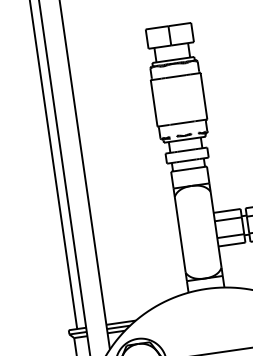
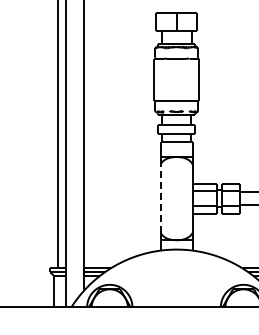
line: (180, 234) -> (160, 198), solid -> dashed

